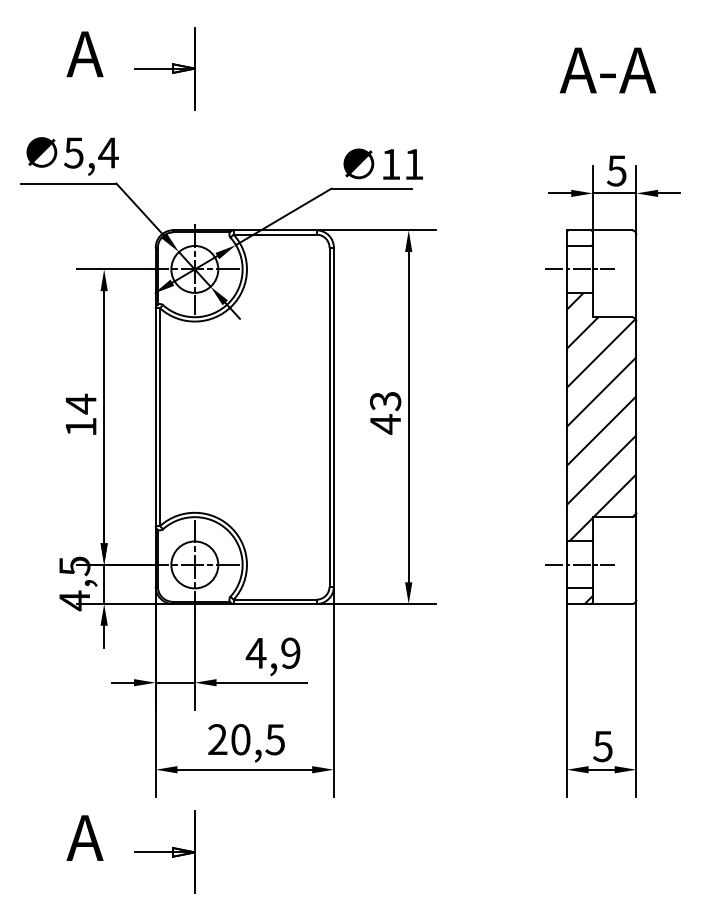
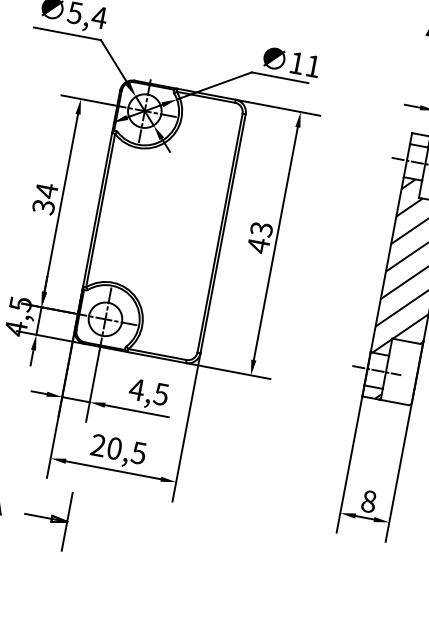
text: (80, 427) -> (43, 207), 14 -> 34
text: (290, 652) -> (161, 393), 4,9 -> 4,5
text: (602, 746) -> (368, 501), 5 -> 8

